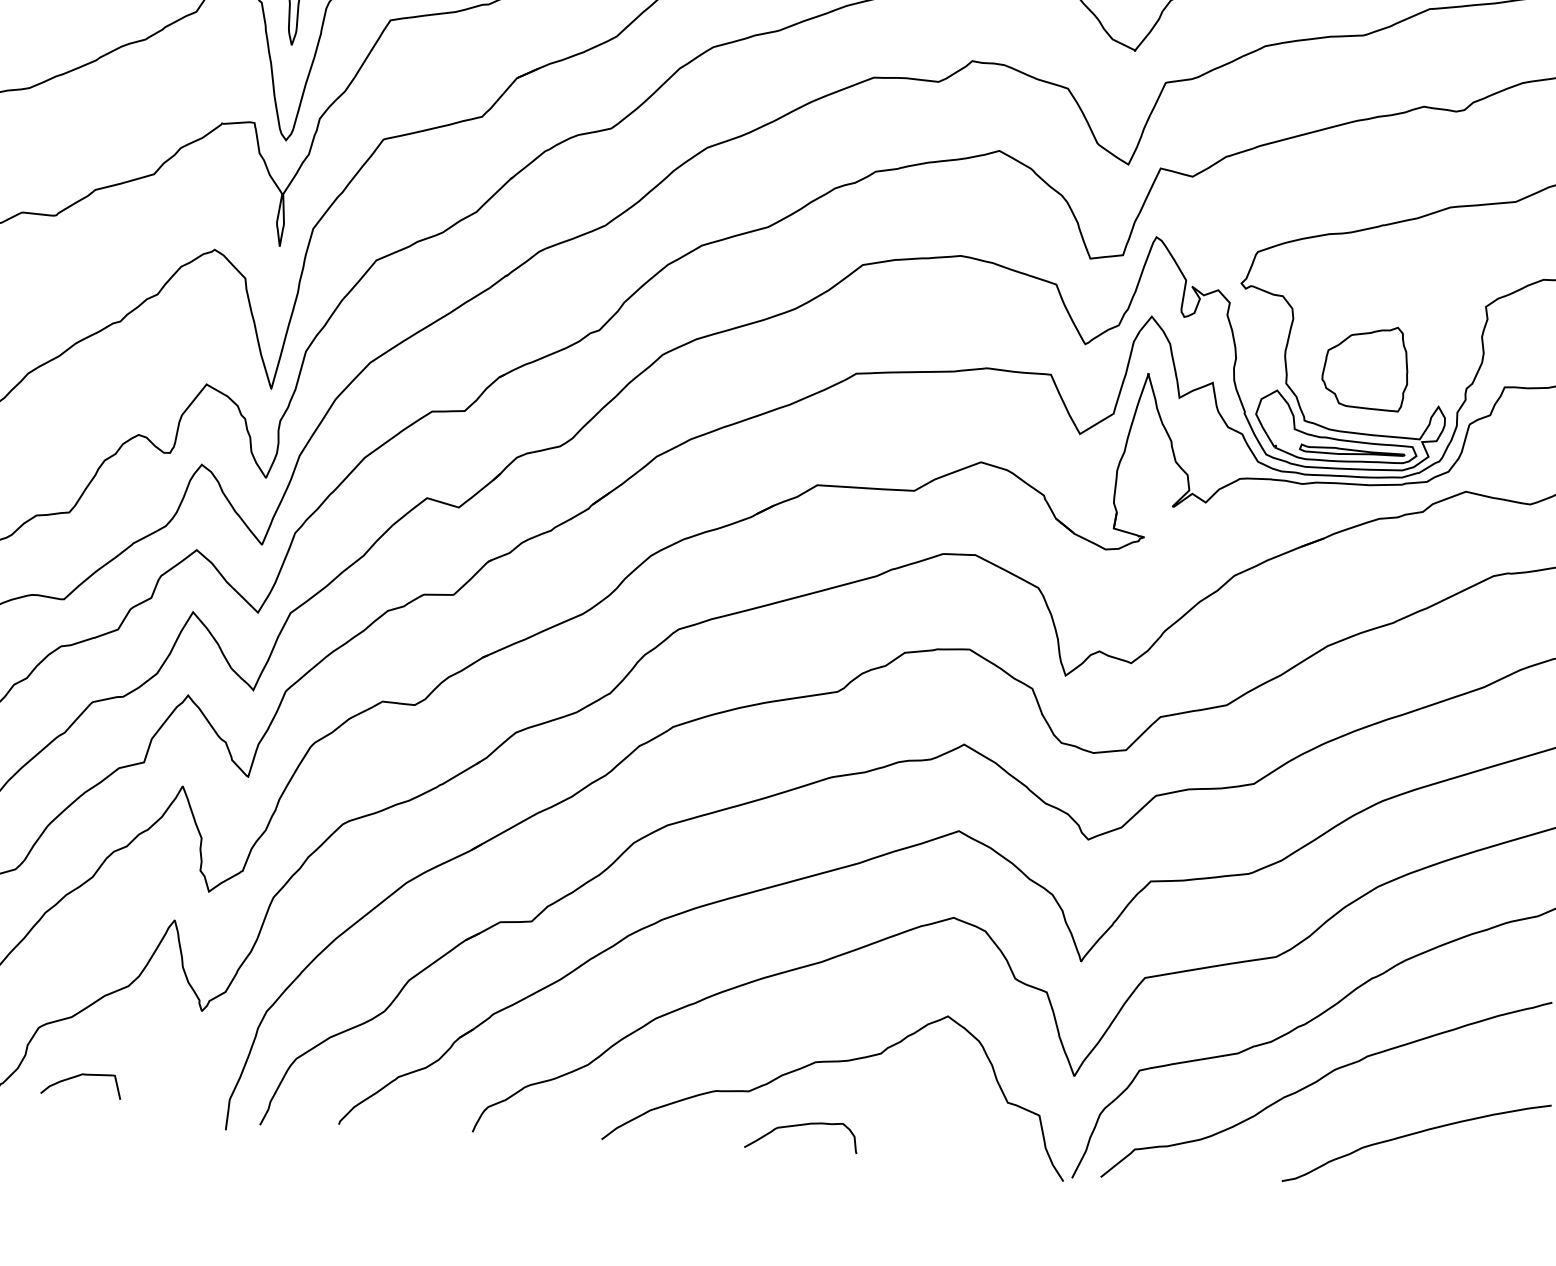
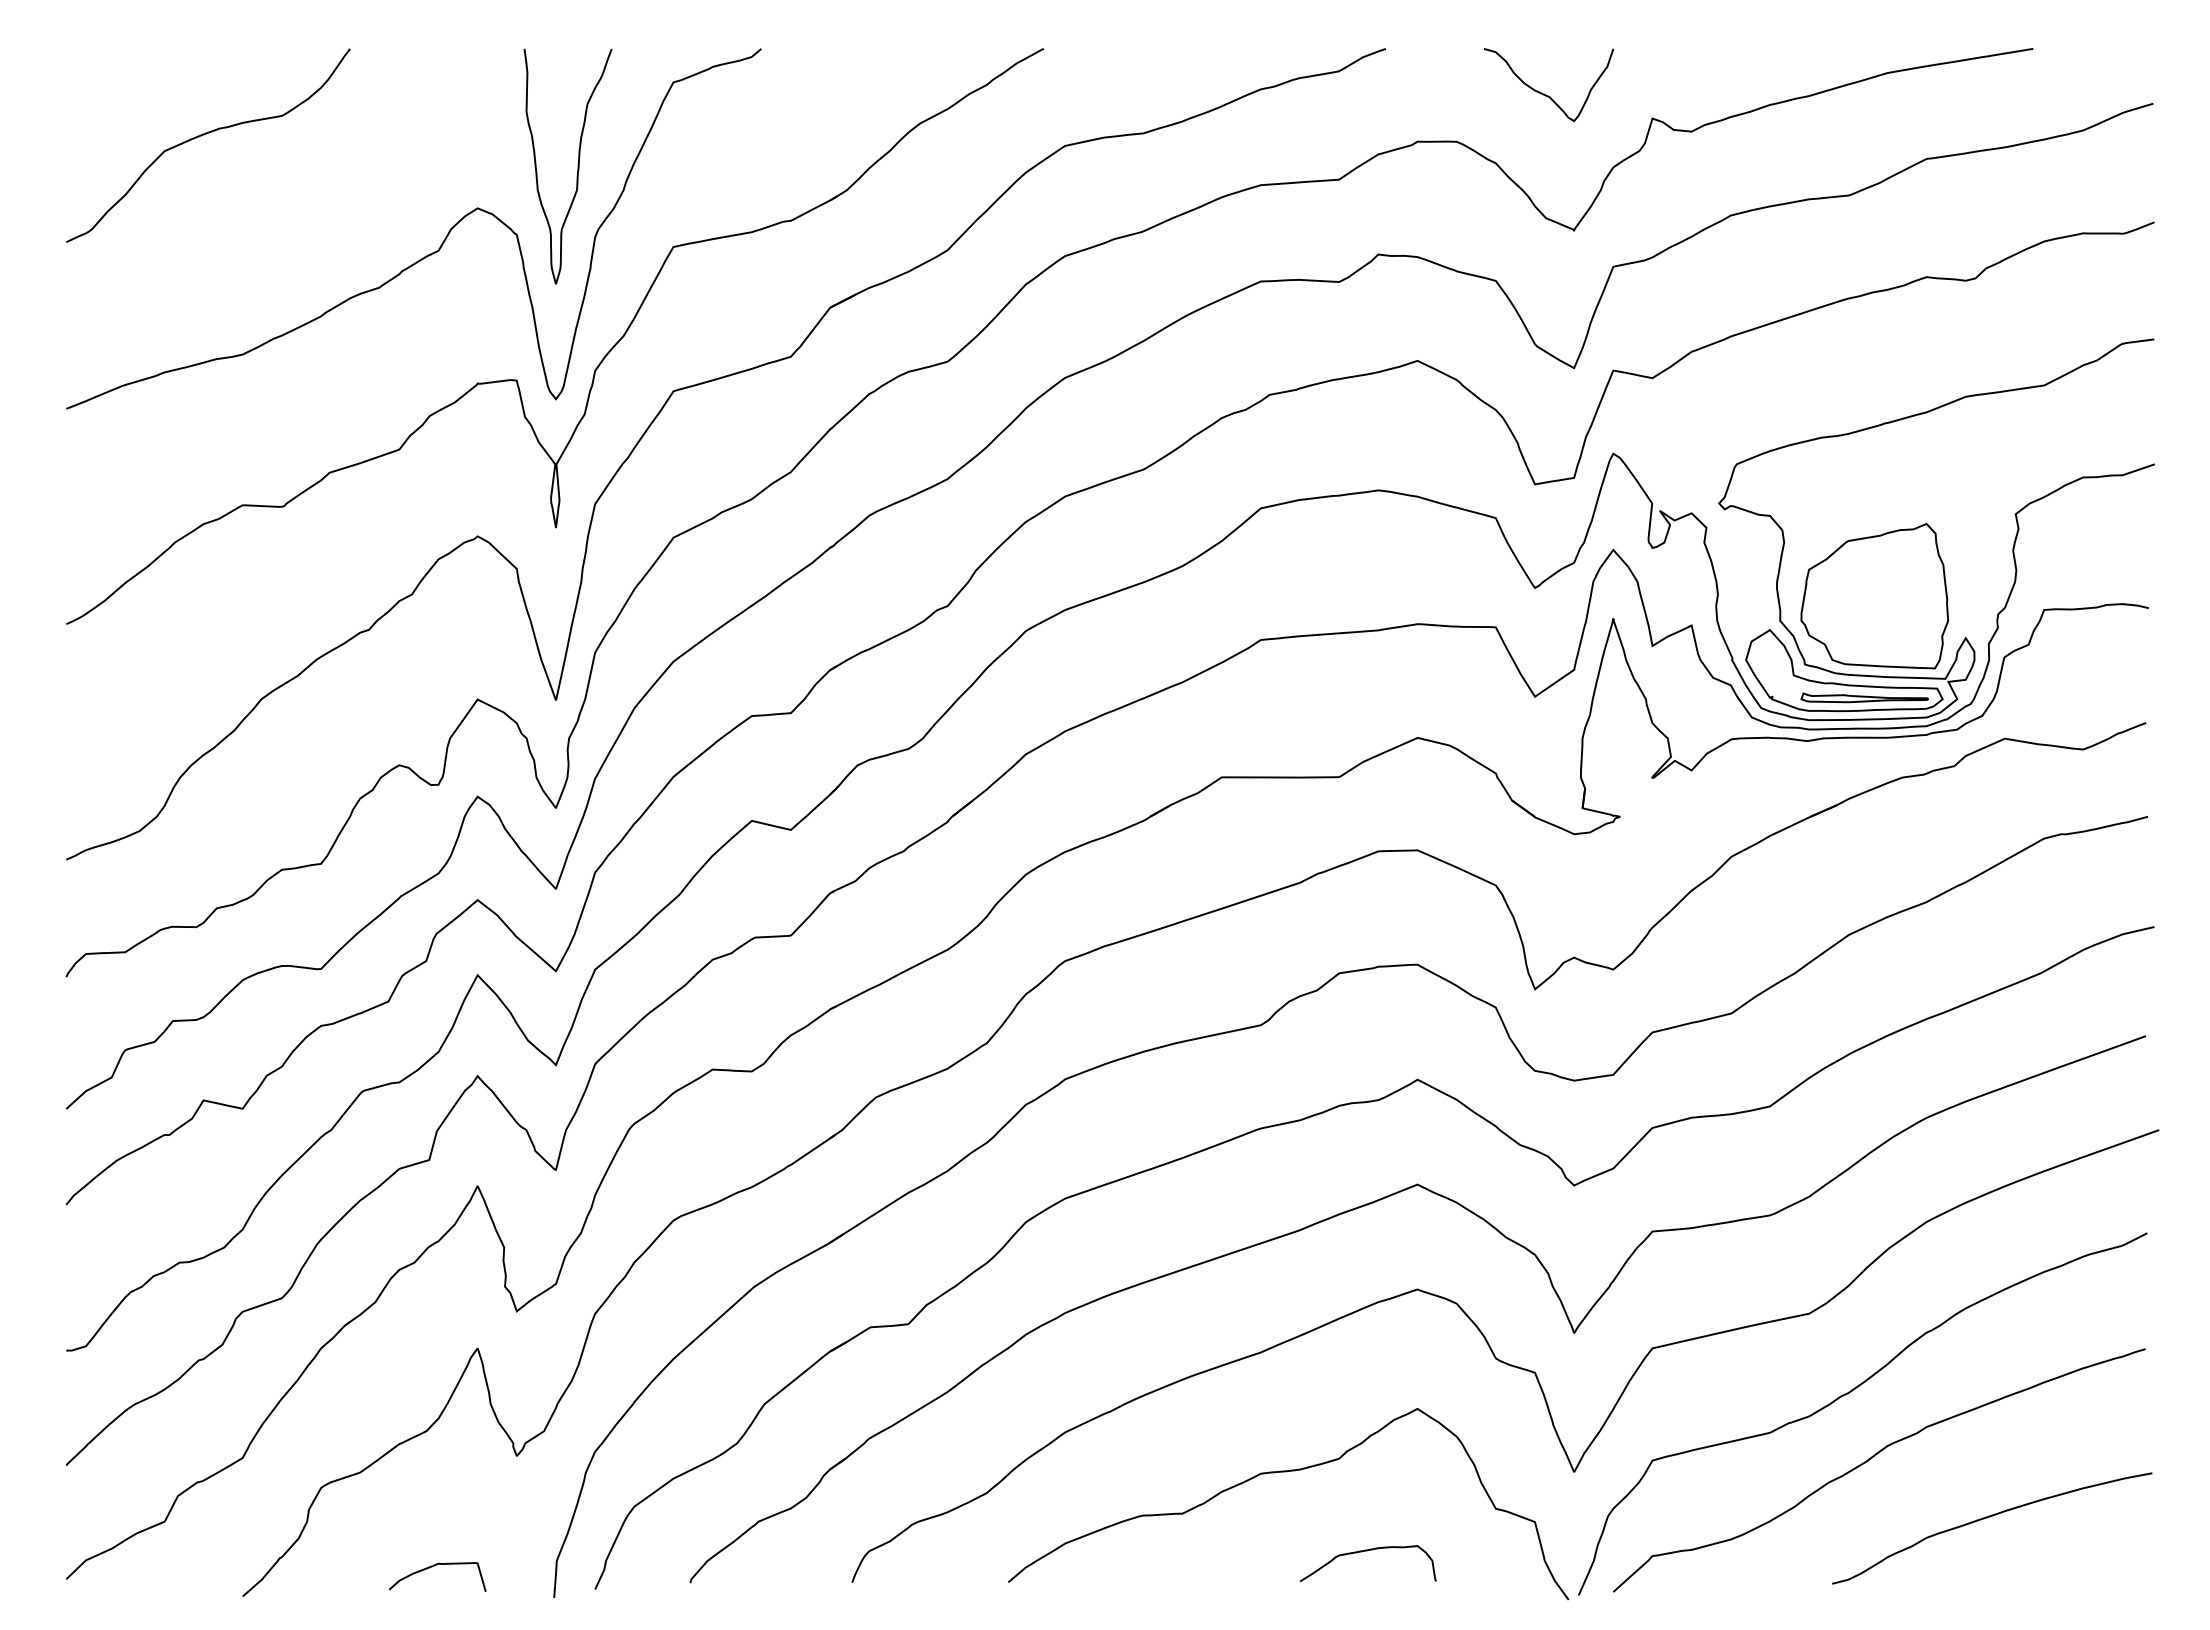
part: (1365, 367) -> (1874, 596), size x1.43
curve: (77, 1077) -> (432, 1567), moved
curve: (801, 1125) -> (1367, 1551), moved

